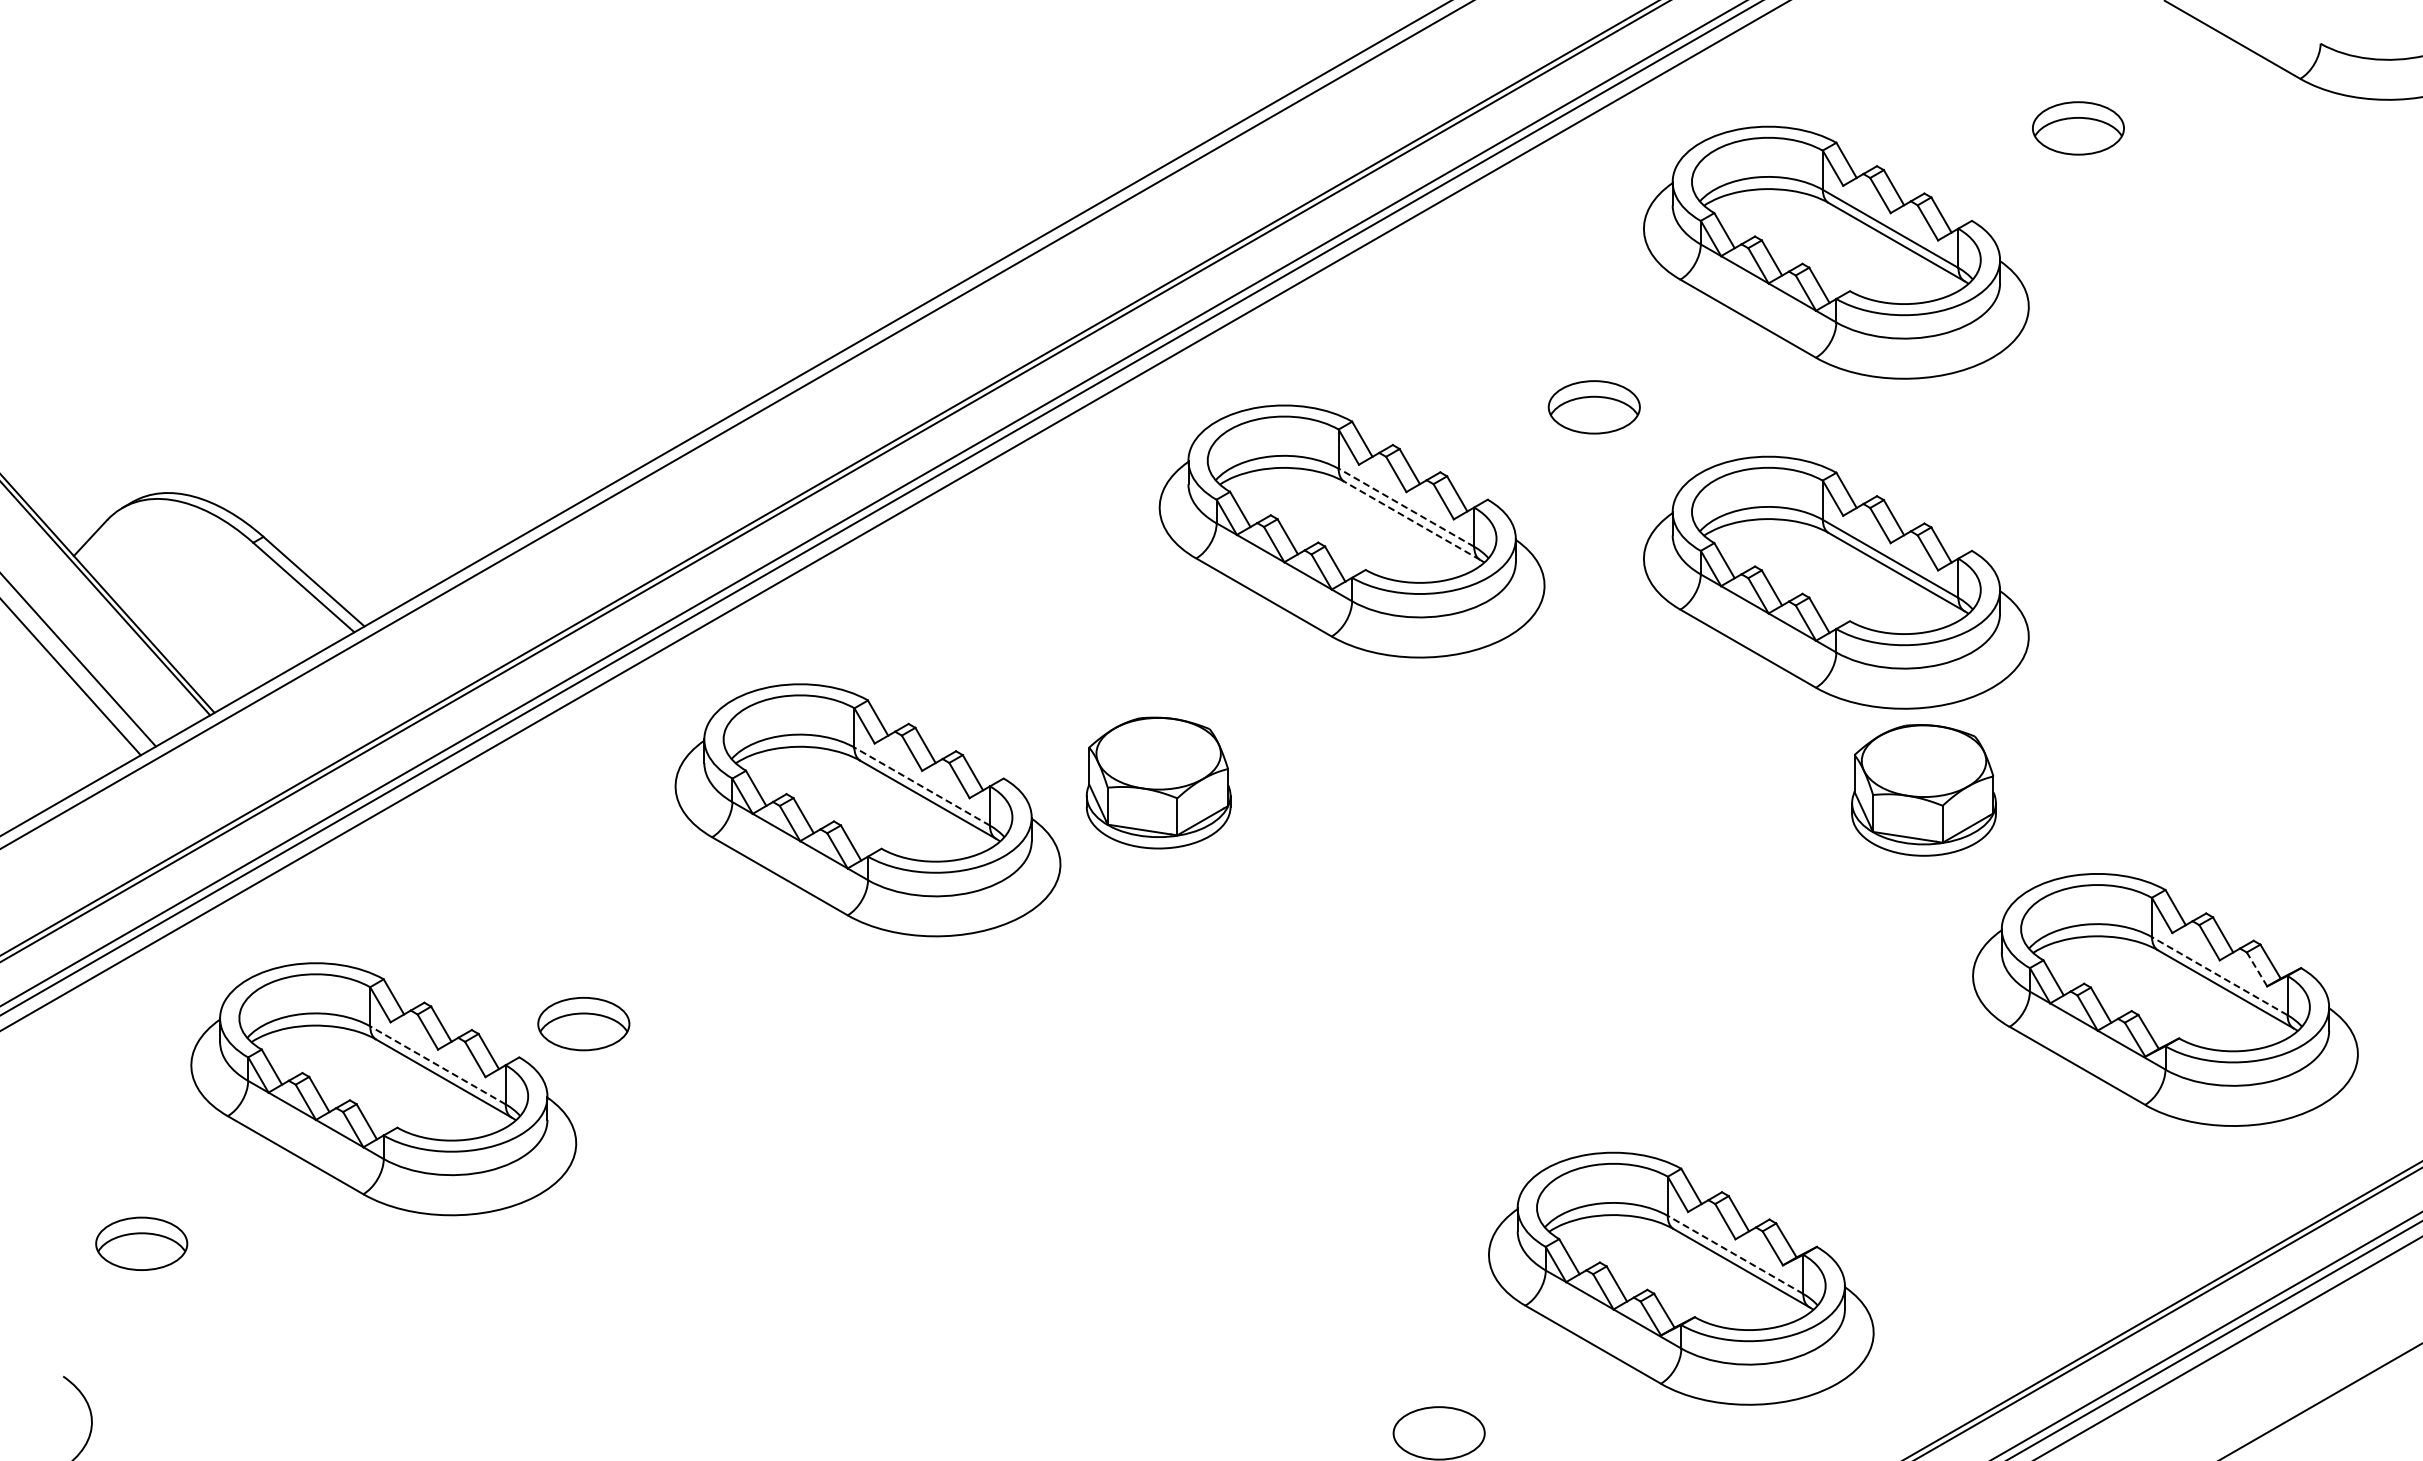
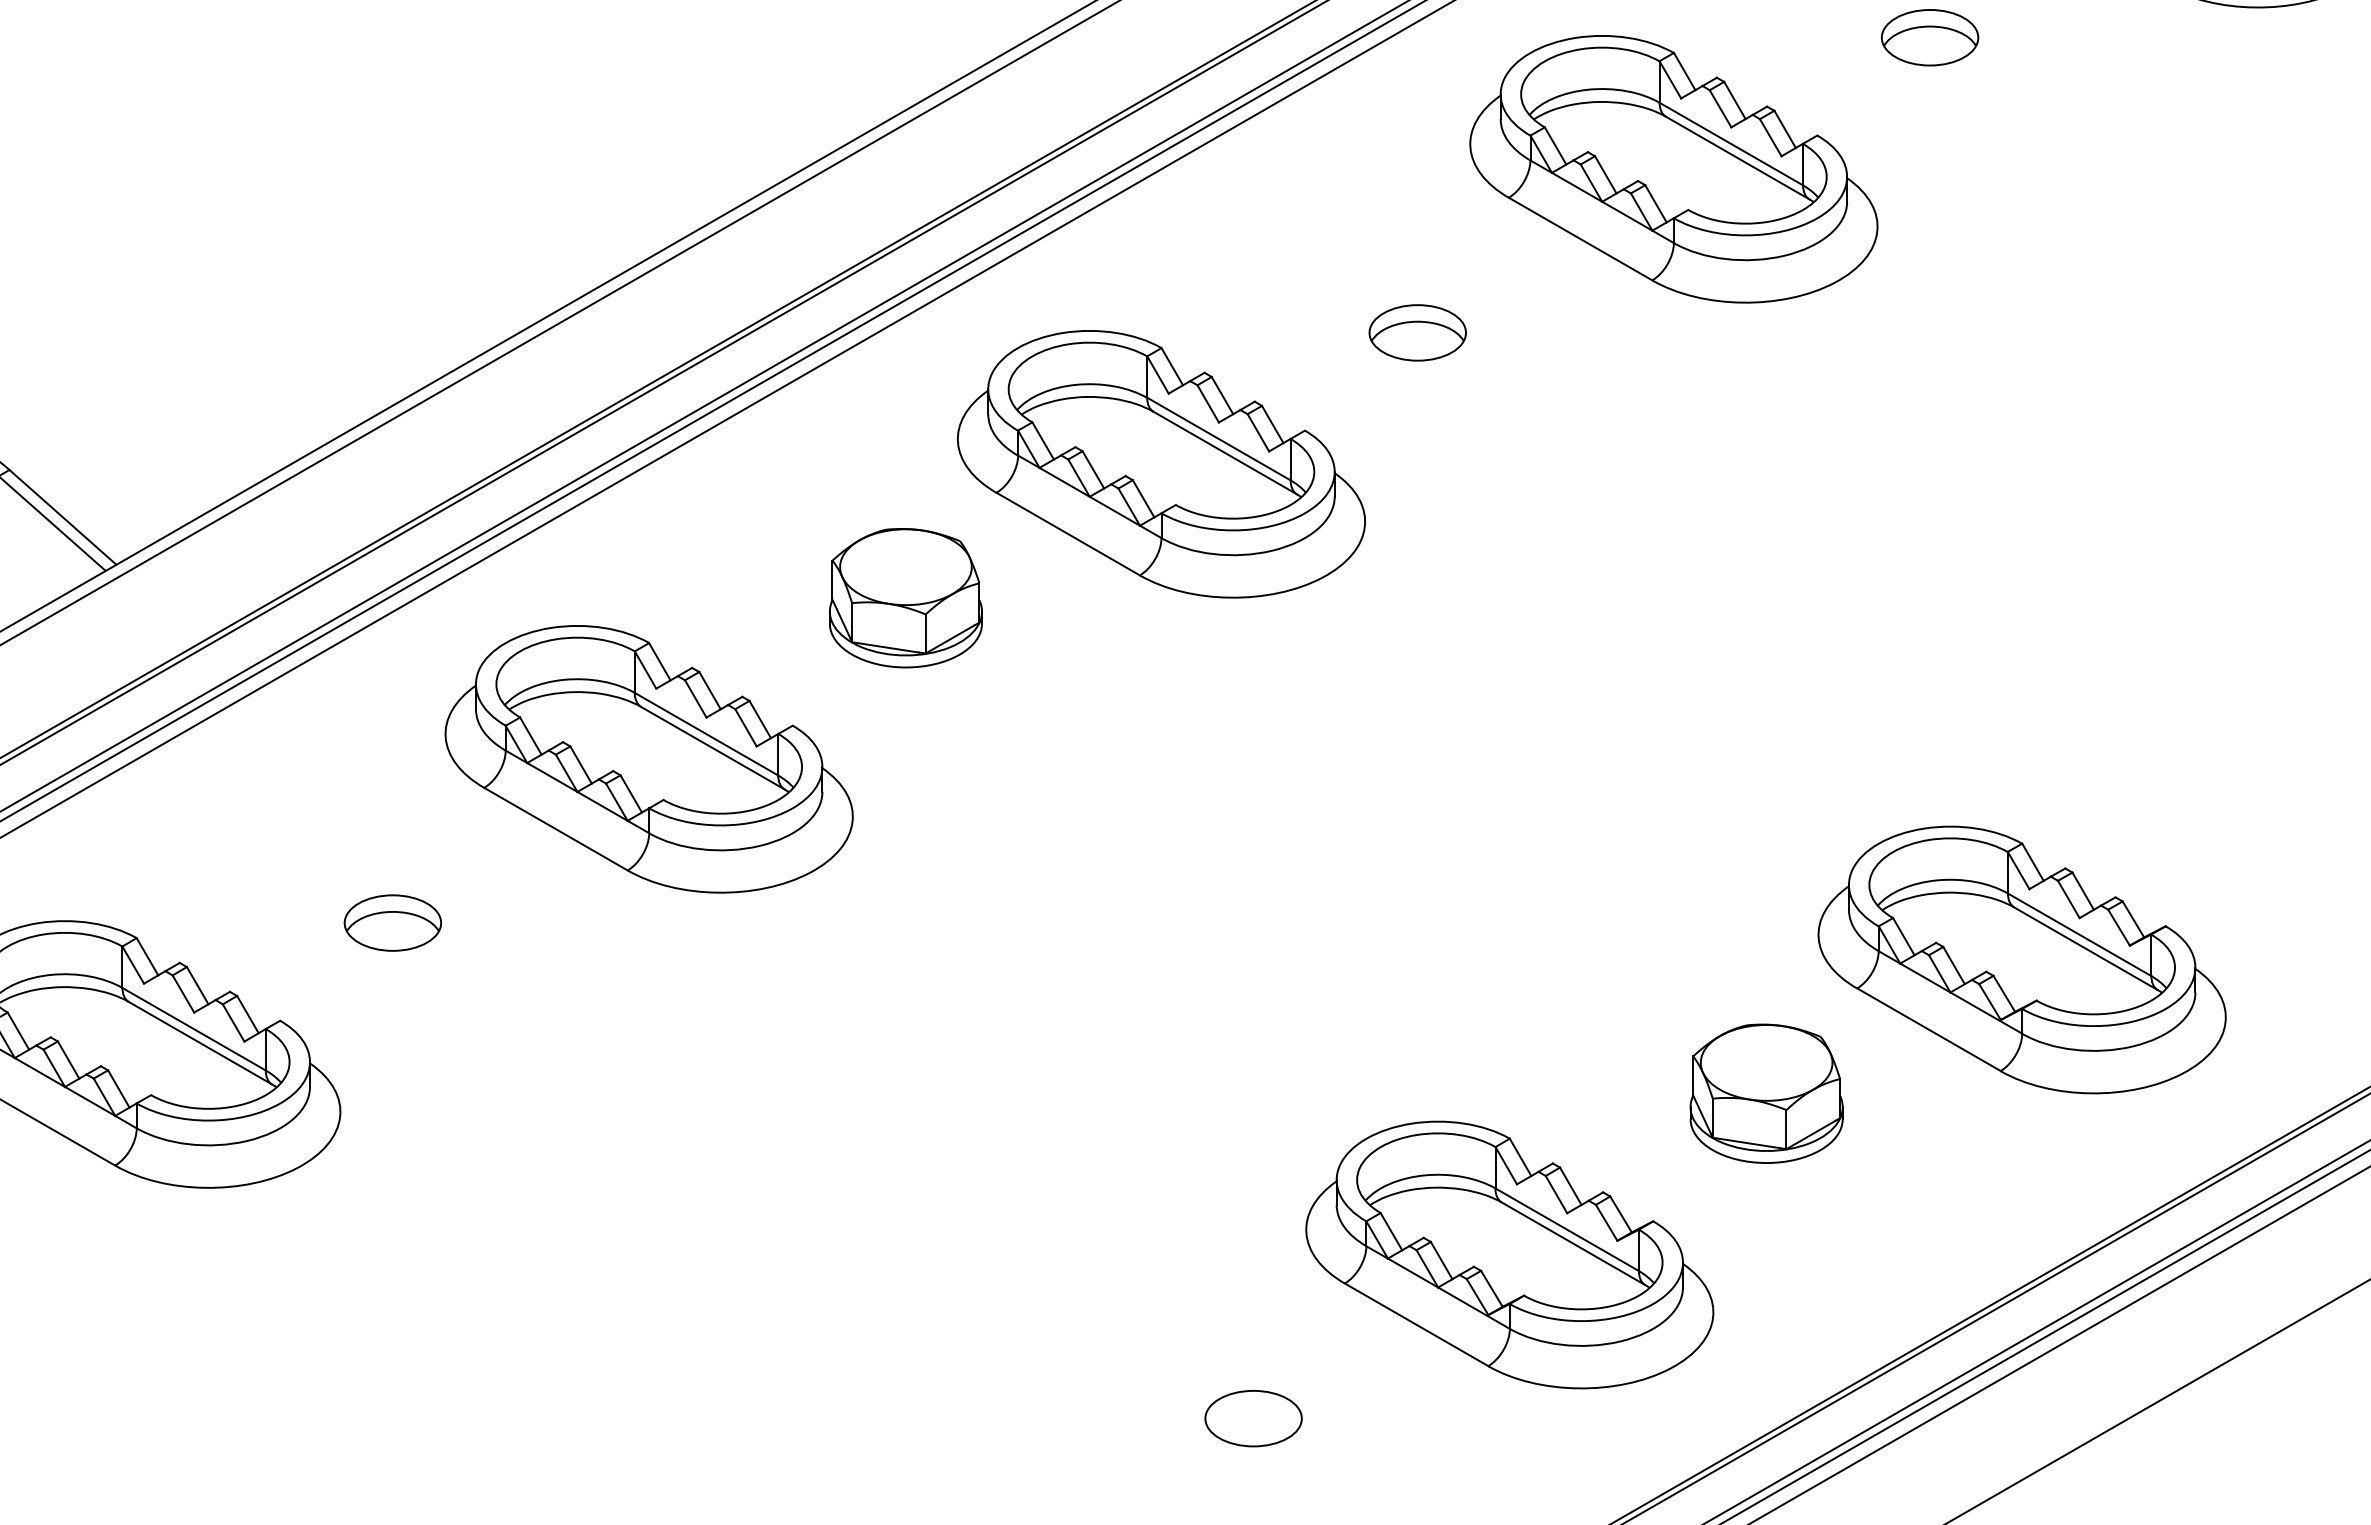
line: (1405, 507) -> (1217, 438), dashed -> solid
line: (1411, 520) -> (1224, 452), dashed -> solid
part: (1836, 582) -> (1674, 518), removed
part: (1158, 782) -> (905, 597), moved
line: (921, 786) -> (705, 734), dashed -> solid
part: (1923, 790) -> (1766, 1093), moved
line: (2257, 969) -> (2119, 927), dashed -> solid
line: (2219, 975) -> (2079, 934), dashed -> solid
part: (583, 1024) -> (392, 923), moved
line: (437, 1065) -> (193, 1029), dashed -> solid
line: (1735, 1254) -> (1567, 1229), dashed -> solid

